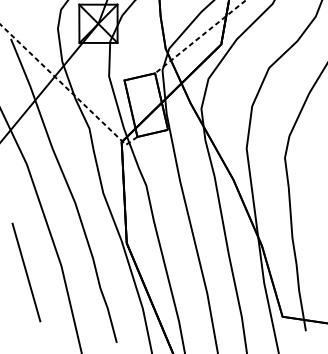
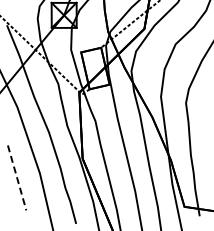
line: (27, 271) -> (17, 177), solid -> dashed

